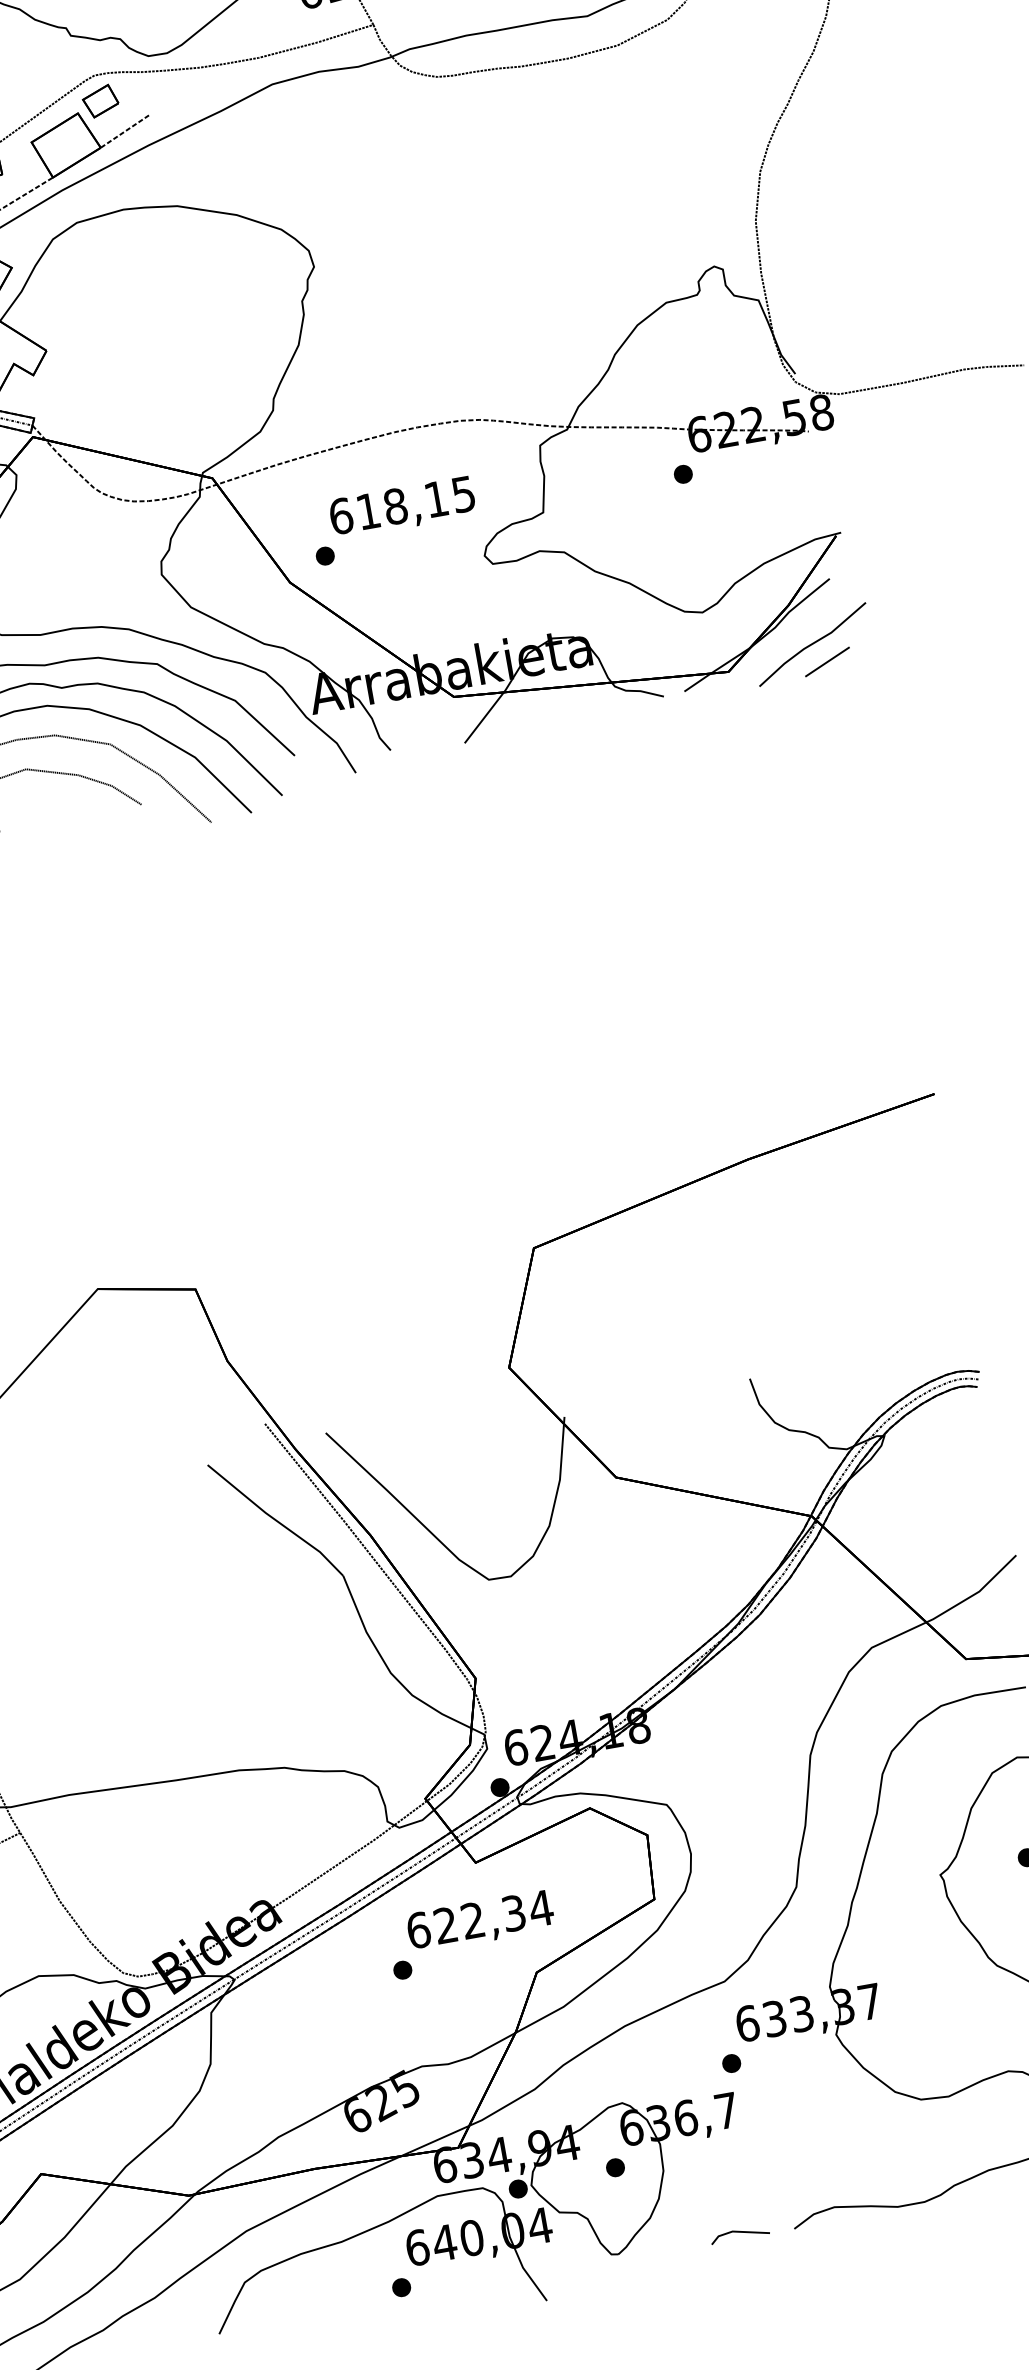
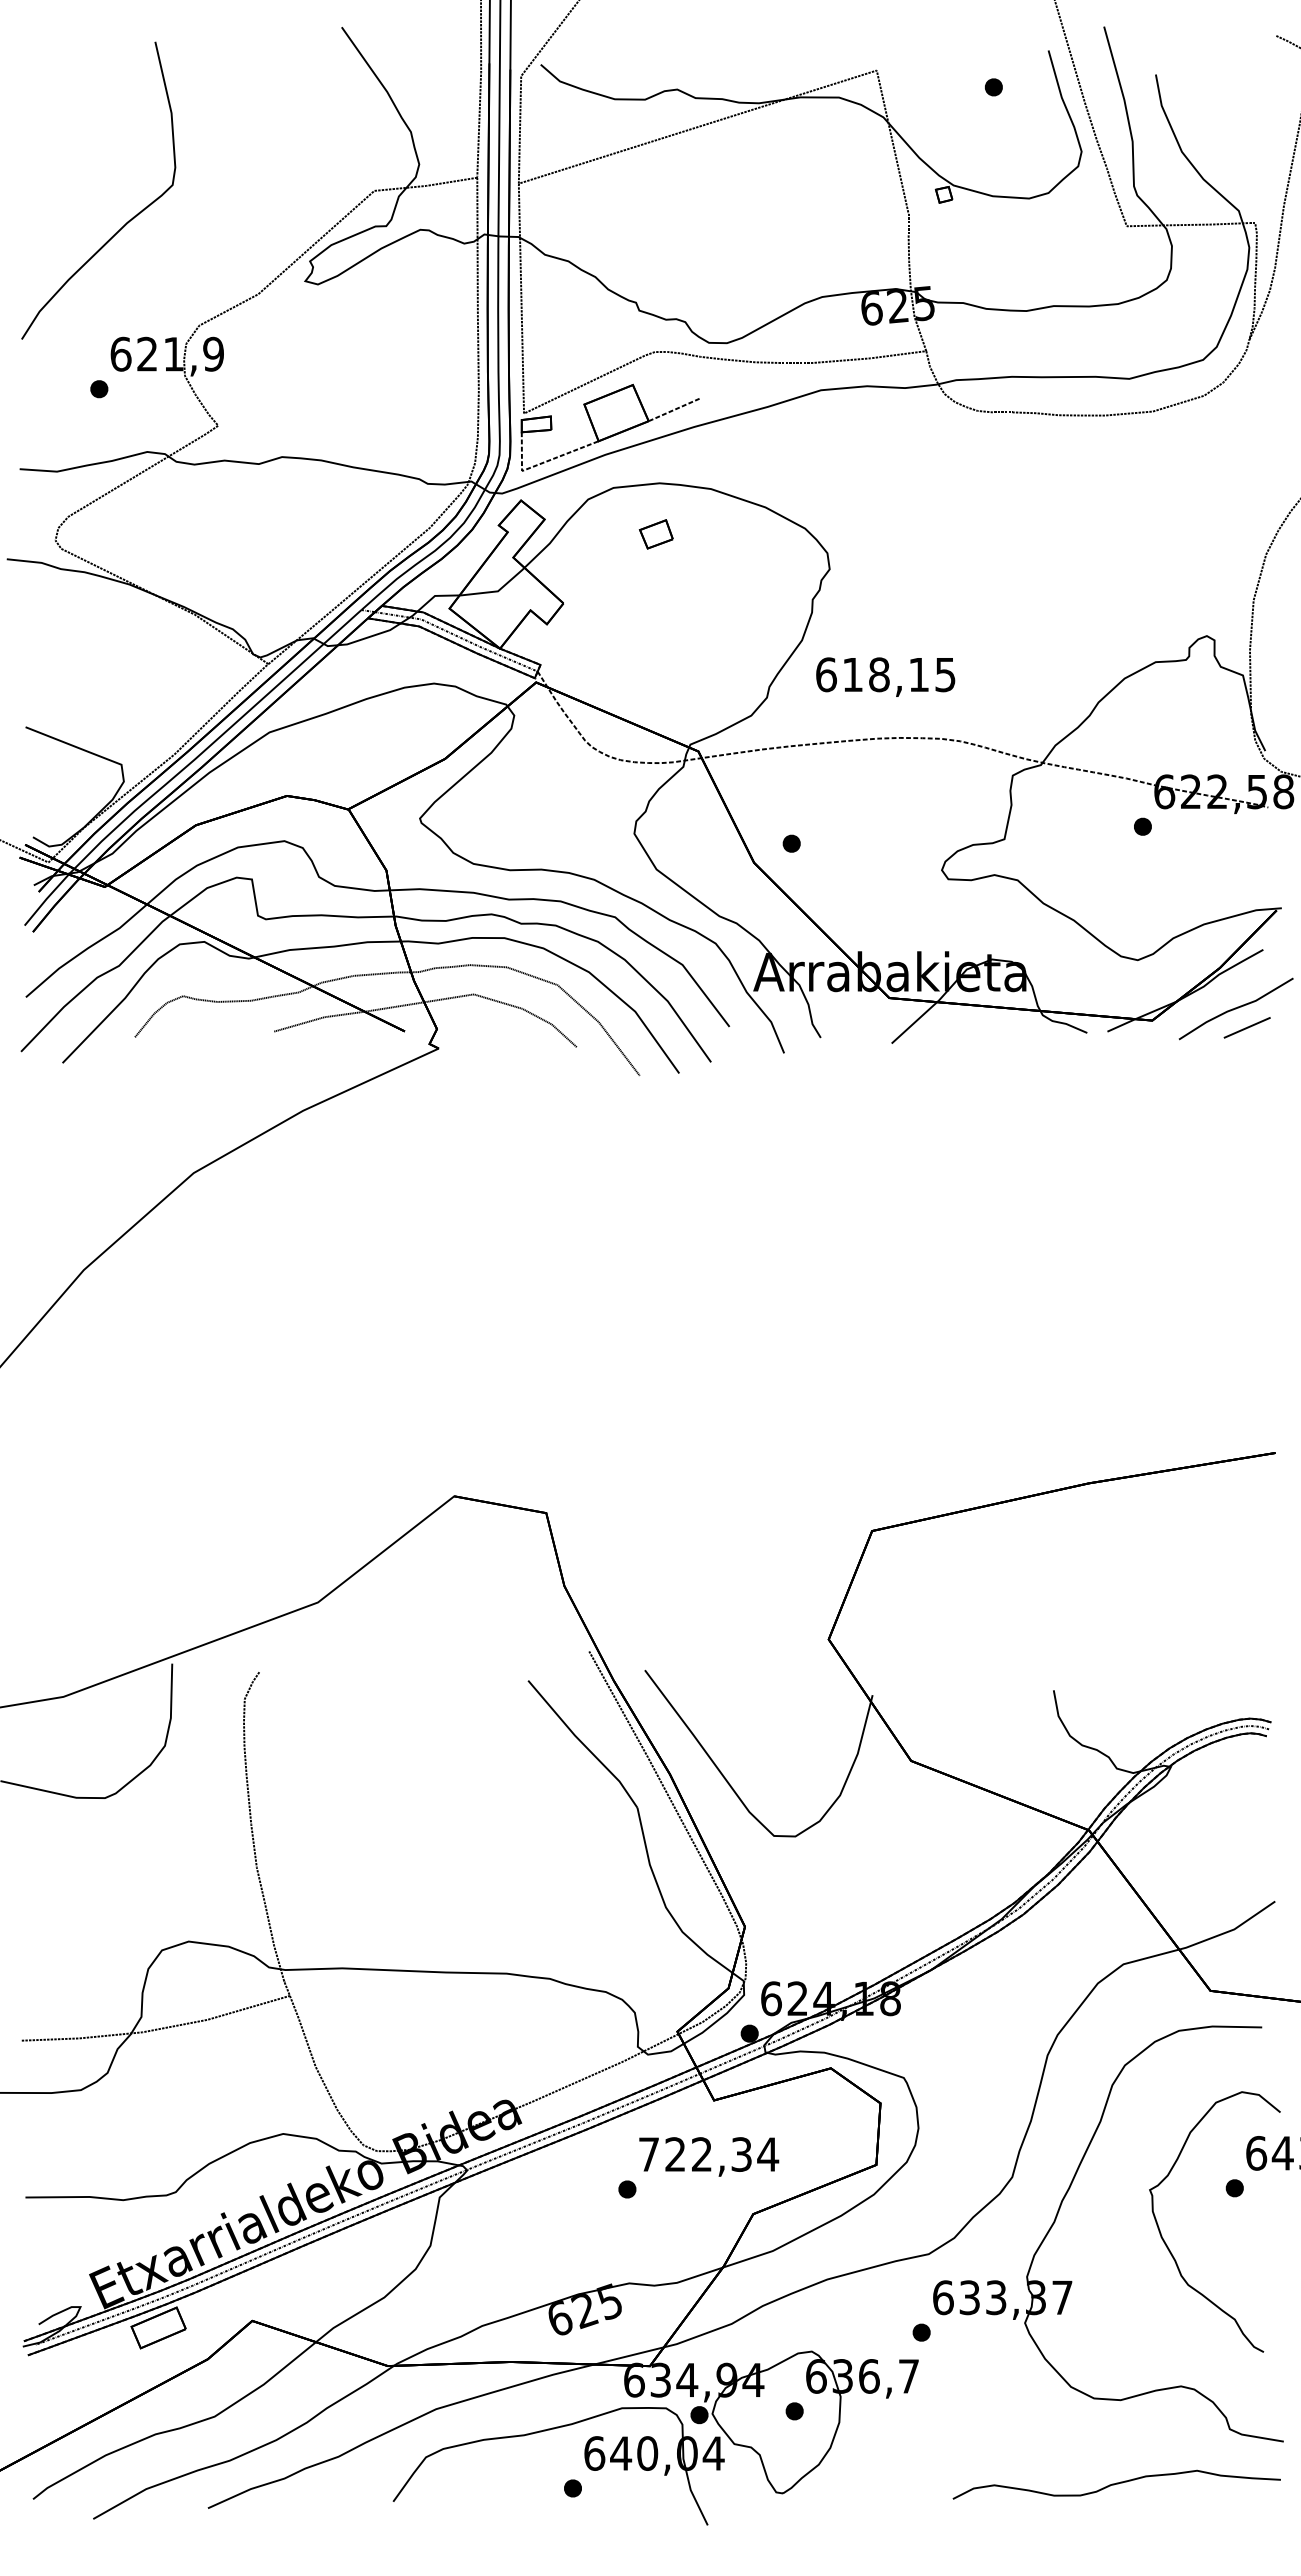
part: (99, 101) -> (655, 534), moved
text: (402, 507) -> (885, 676), moved
text: (418, 1930) -> (648, 2154), 622,34 -> 722,34
line: (739, 2232) -> (900, 2493), removed

